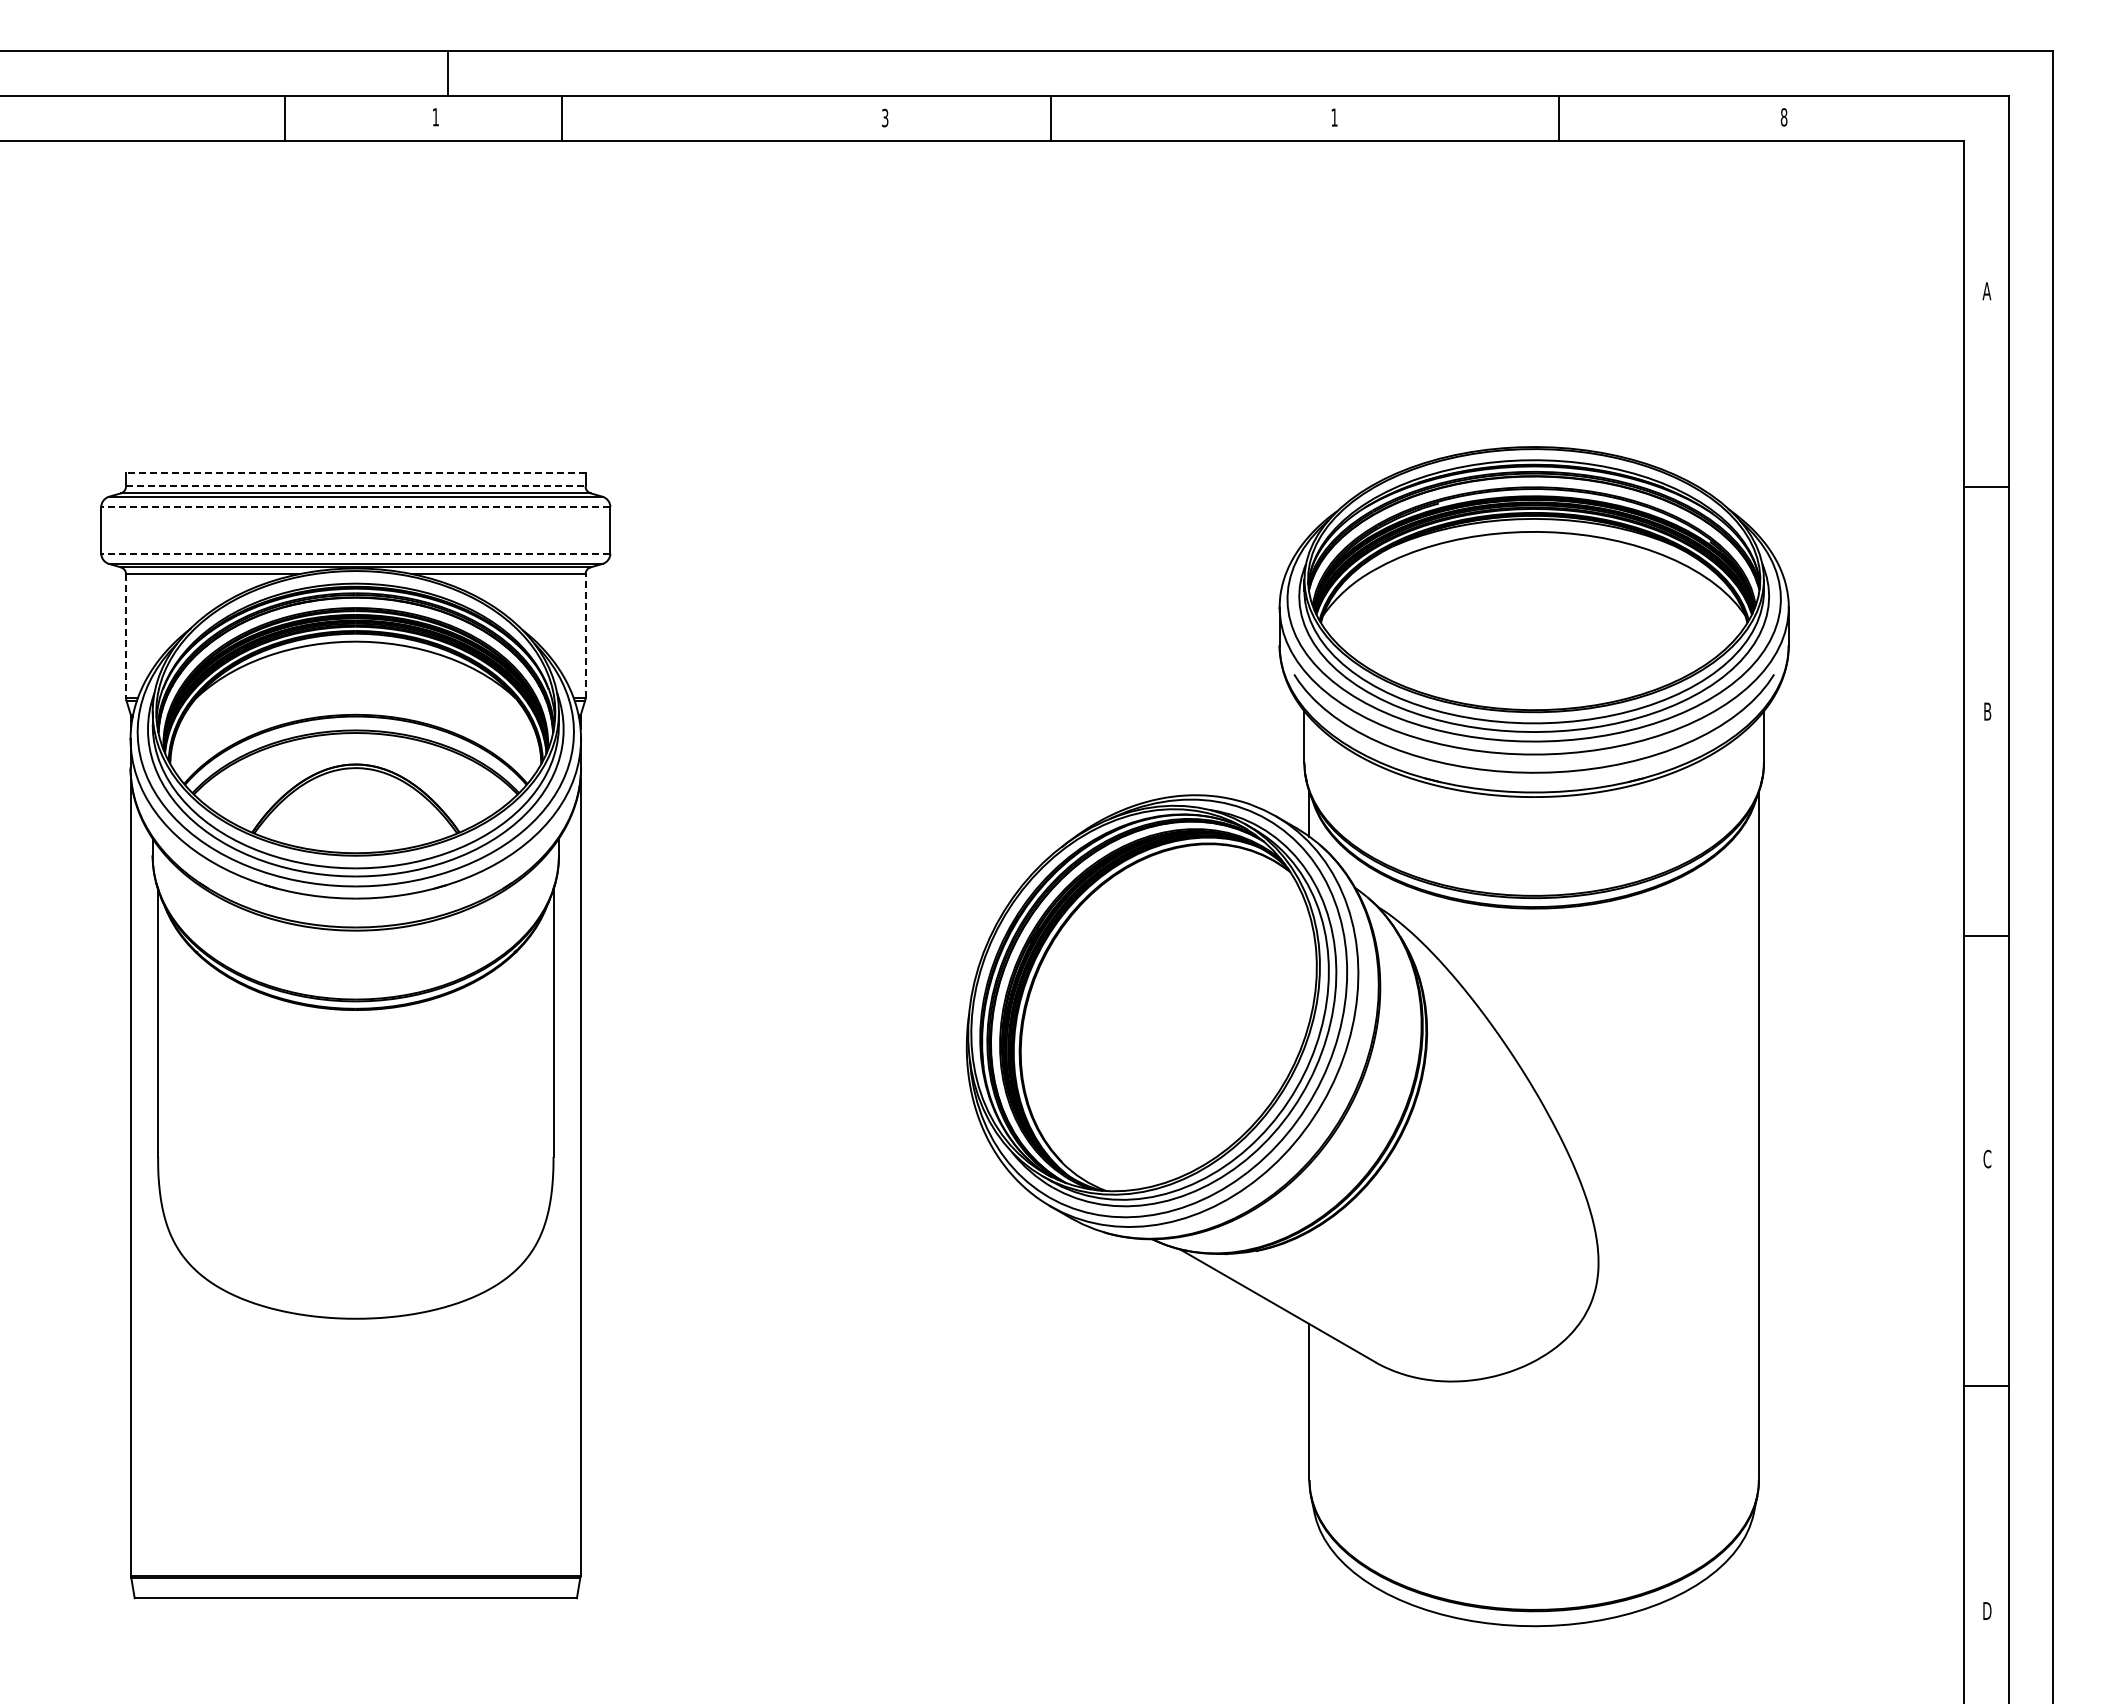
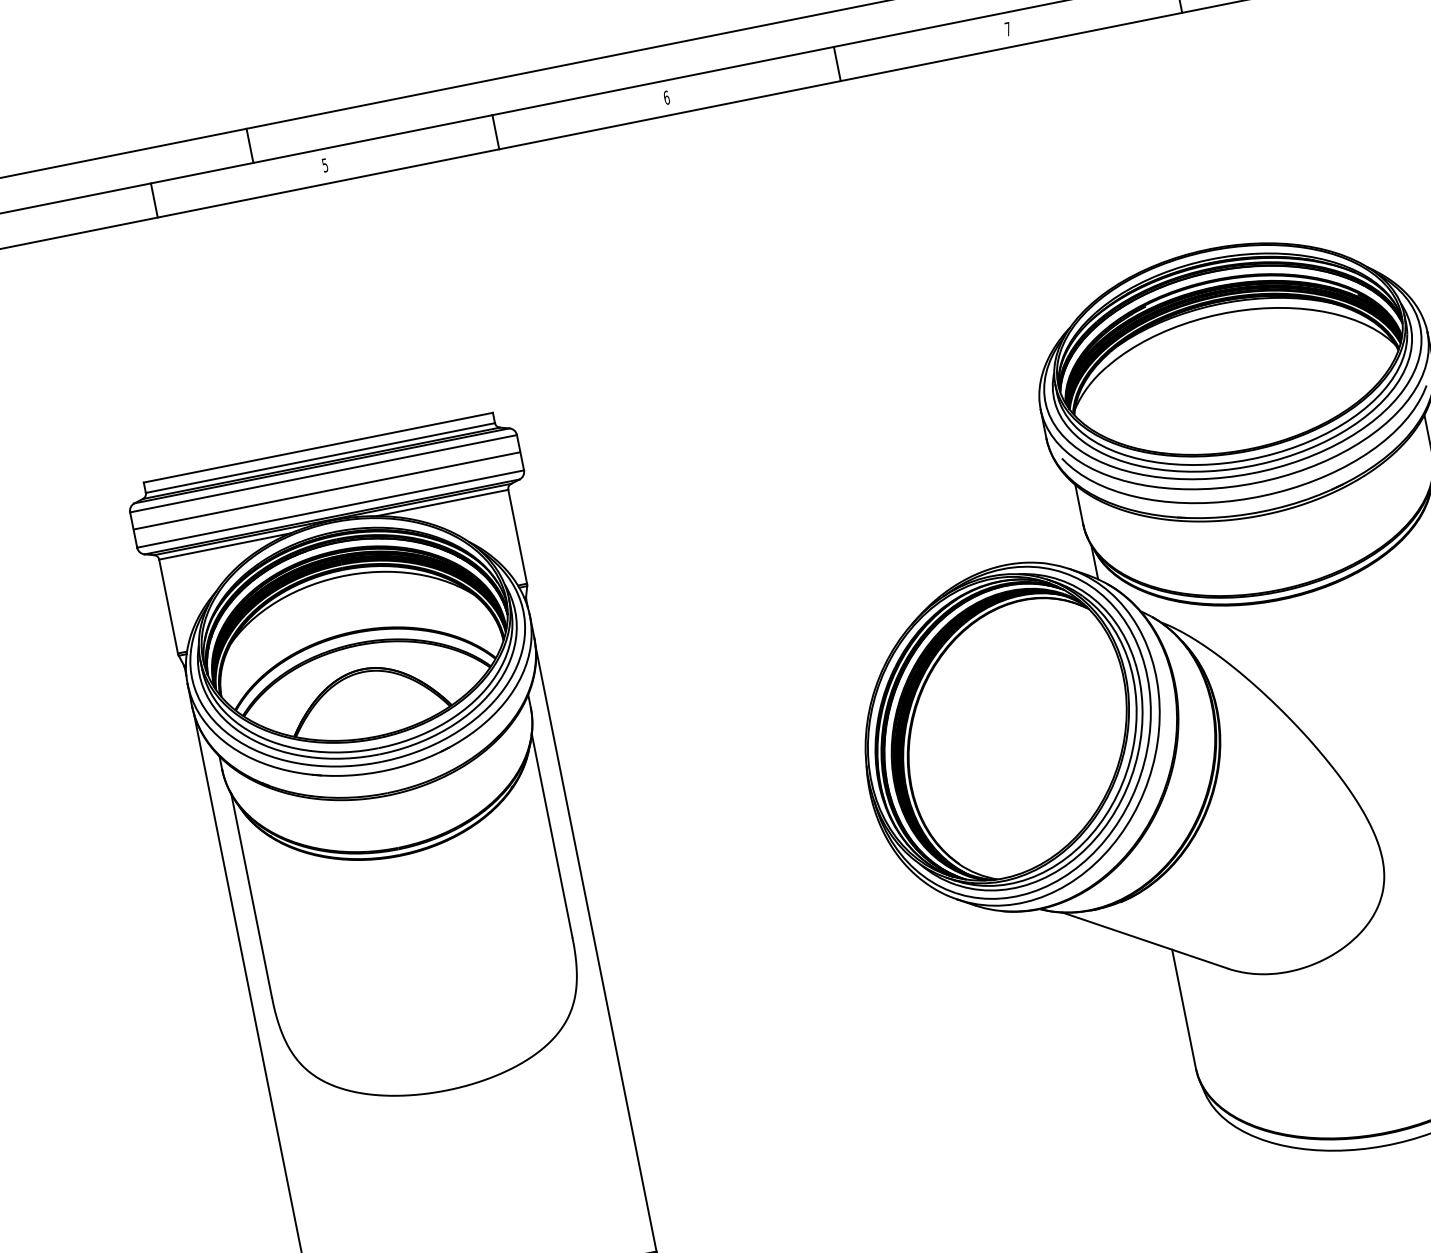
line: (447, 73) -> (249, 145), moved
text: (435, 117) -> (324, 165), 1 -> 5
text: (885, 117) -> (666, 97), 3 -> 6
text: (1334, 117) -> (1008, 29), 1 -> 7
line: (284, 118) -> (154, 200), moved
line: (562, 118) -> (496, 132), moved
line: (1050, 118) -> (837, 64), moved
line: (355, 472) -> (318, 447), dashed -> solid
line: (355, 486) -> (320, 458), dashed -> solid
line: (355, 507) -> (323, 474), dashed -> solid
line: (355, 529) -> (326, 490), added
line: (355, 553) -> (330, 509), dashed -> solid
line: (126, 635) -> (168, 606), dashed -> solid
line: (585, 635) -> (517, 536), dashed -> solid

